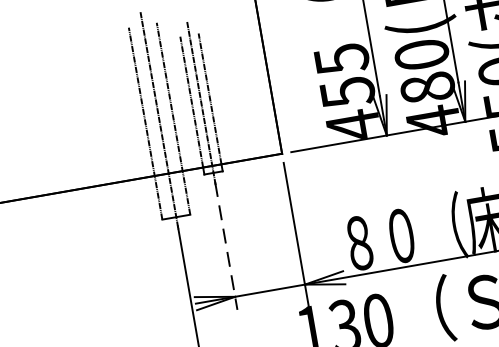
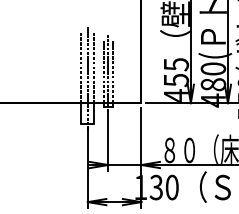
line: (226, 246) -> (108, 141), dashed -> solid

